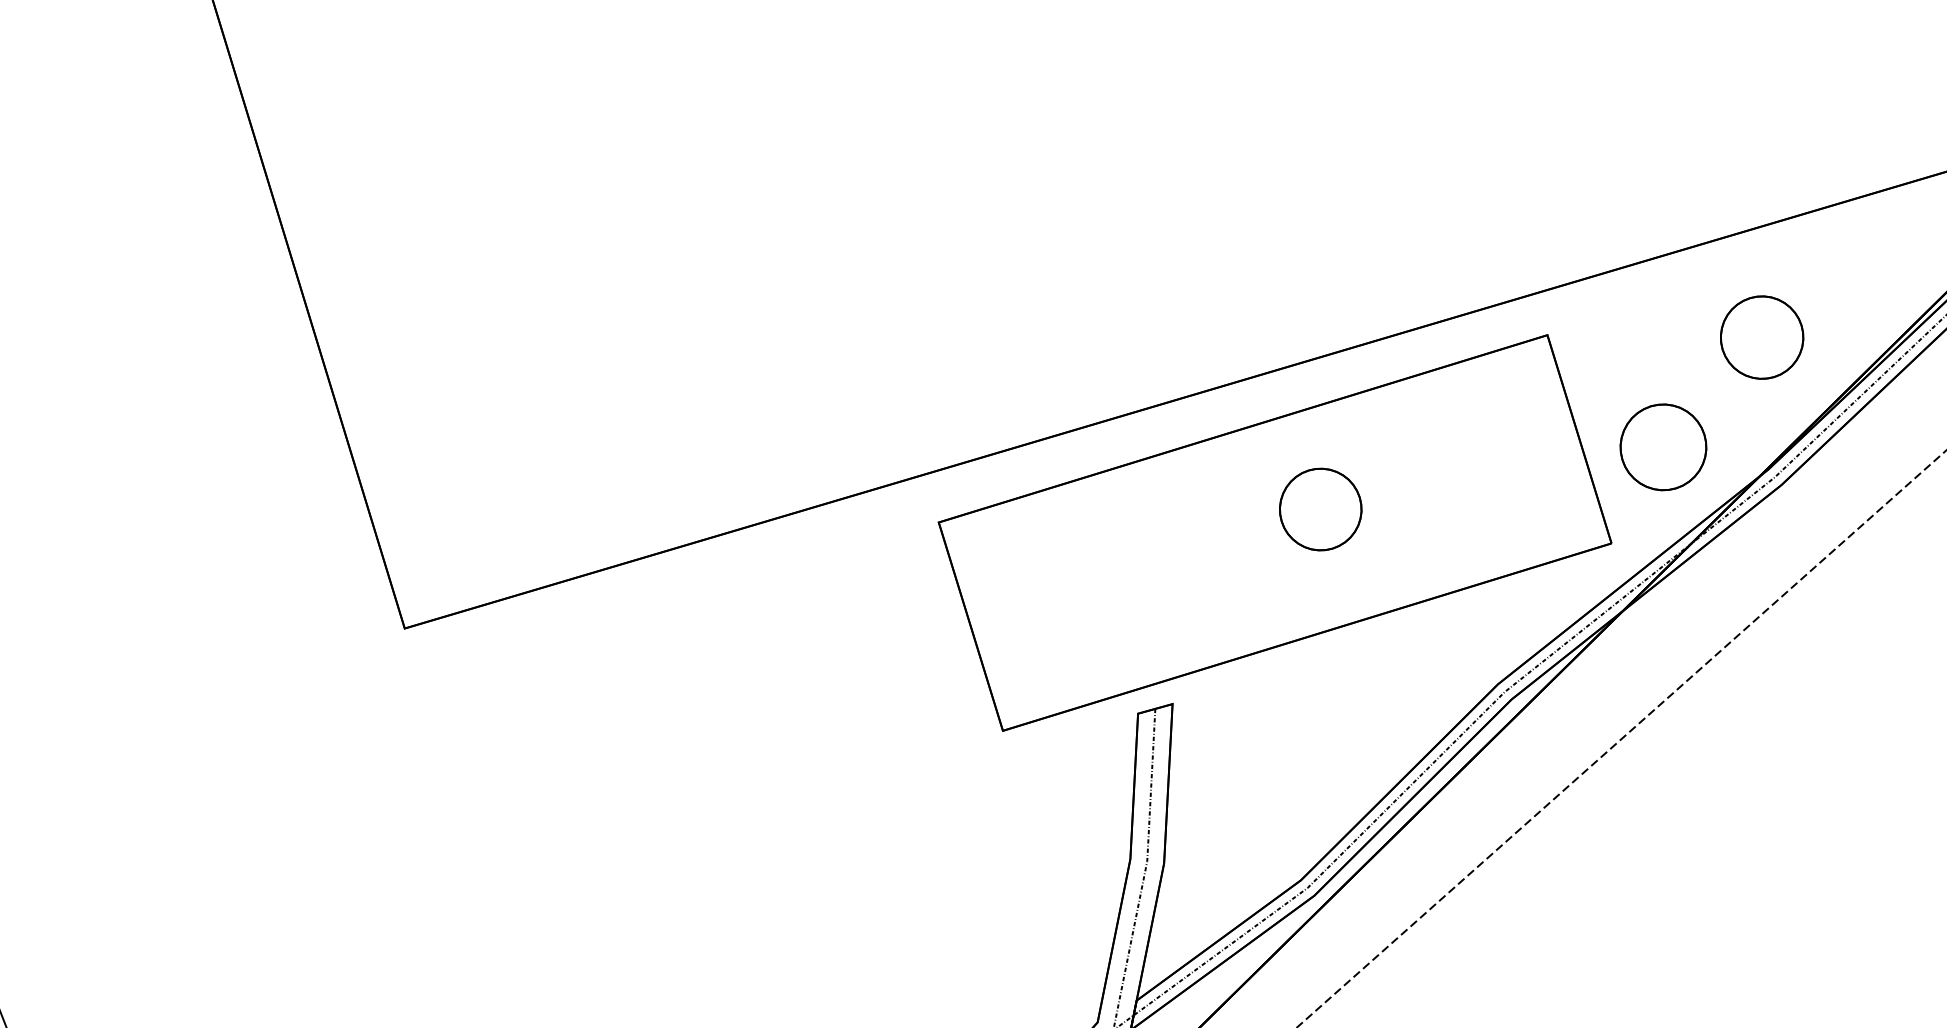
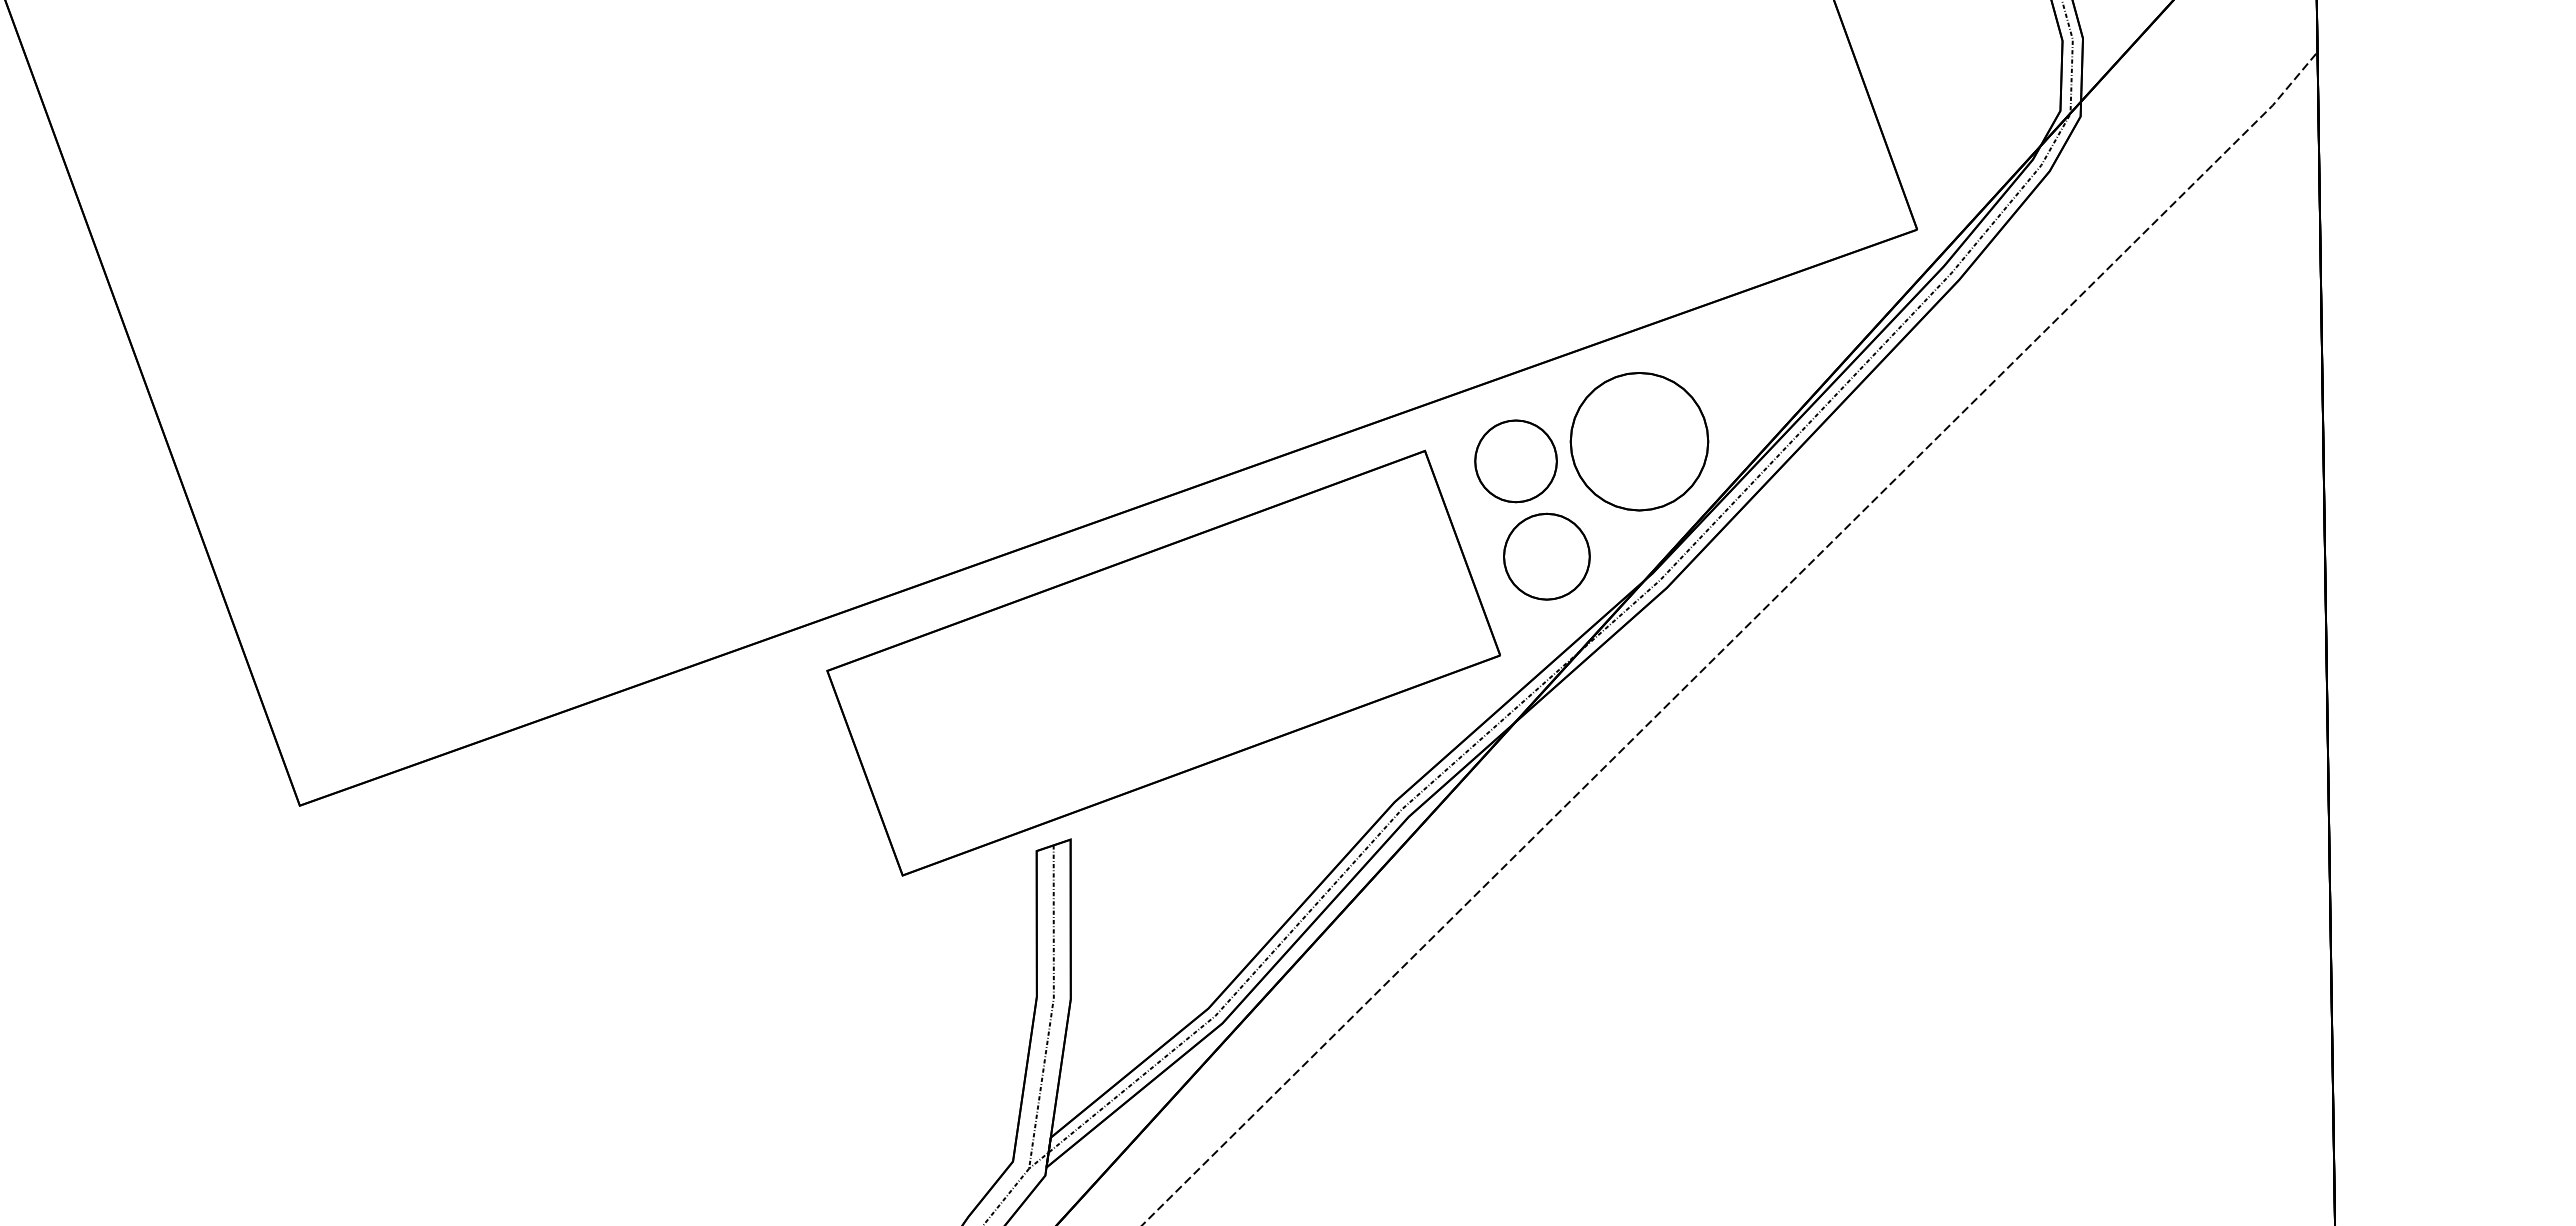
part: (1762, 337) -> (1639, 441), size x1.67
part: (1320, 509) -> (1515, 461), moved

